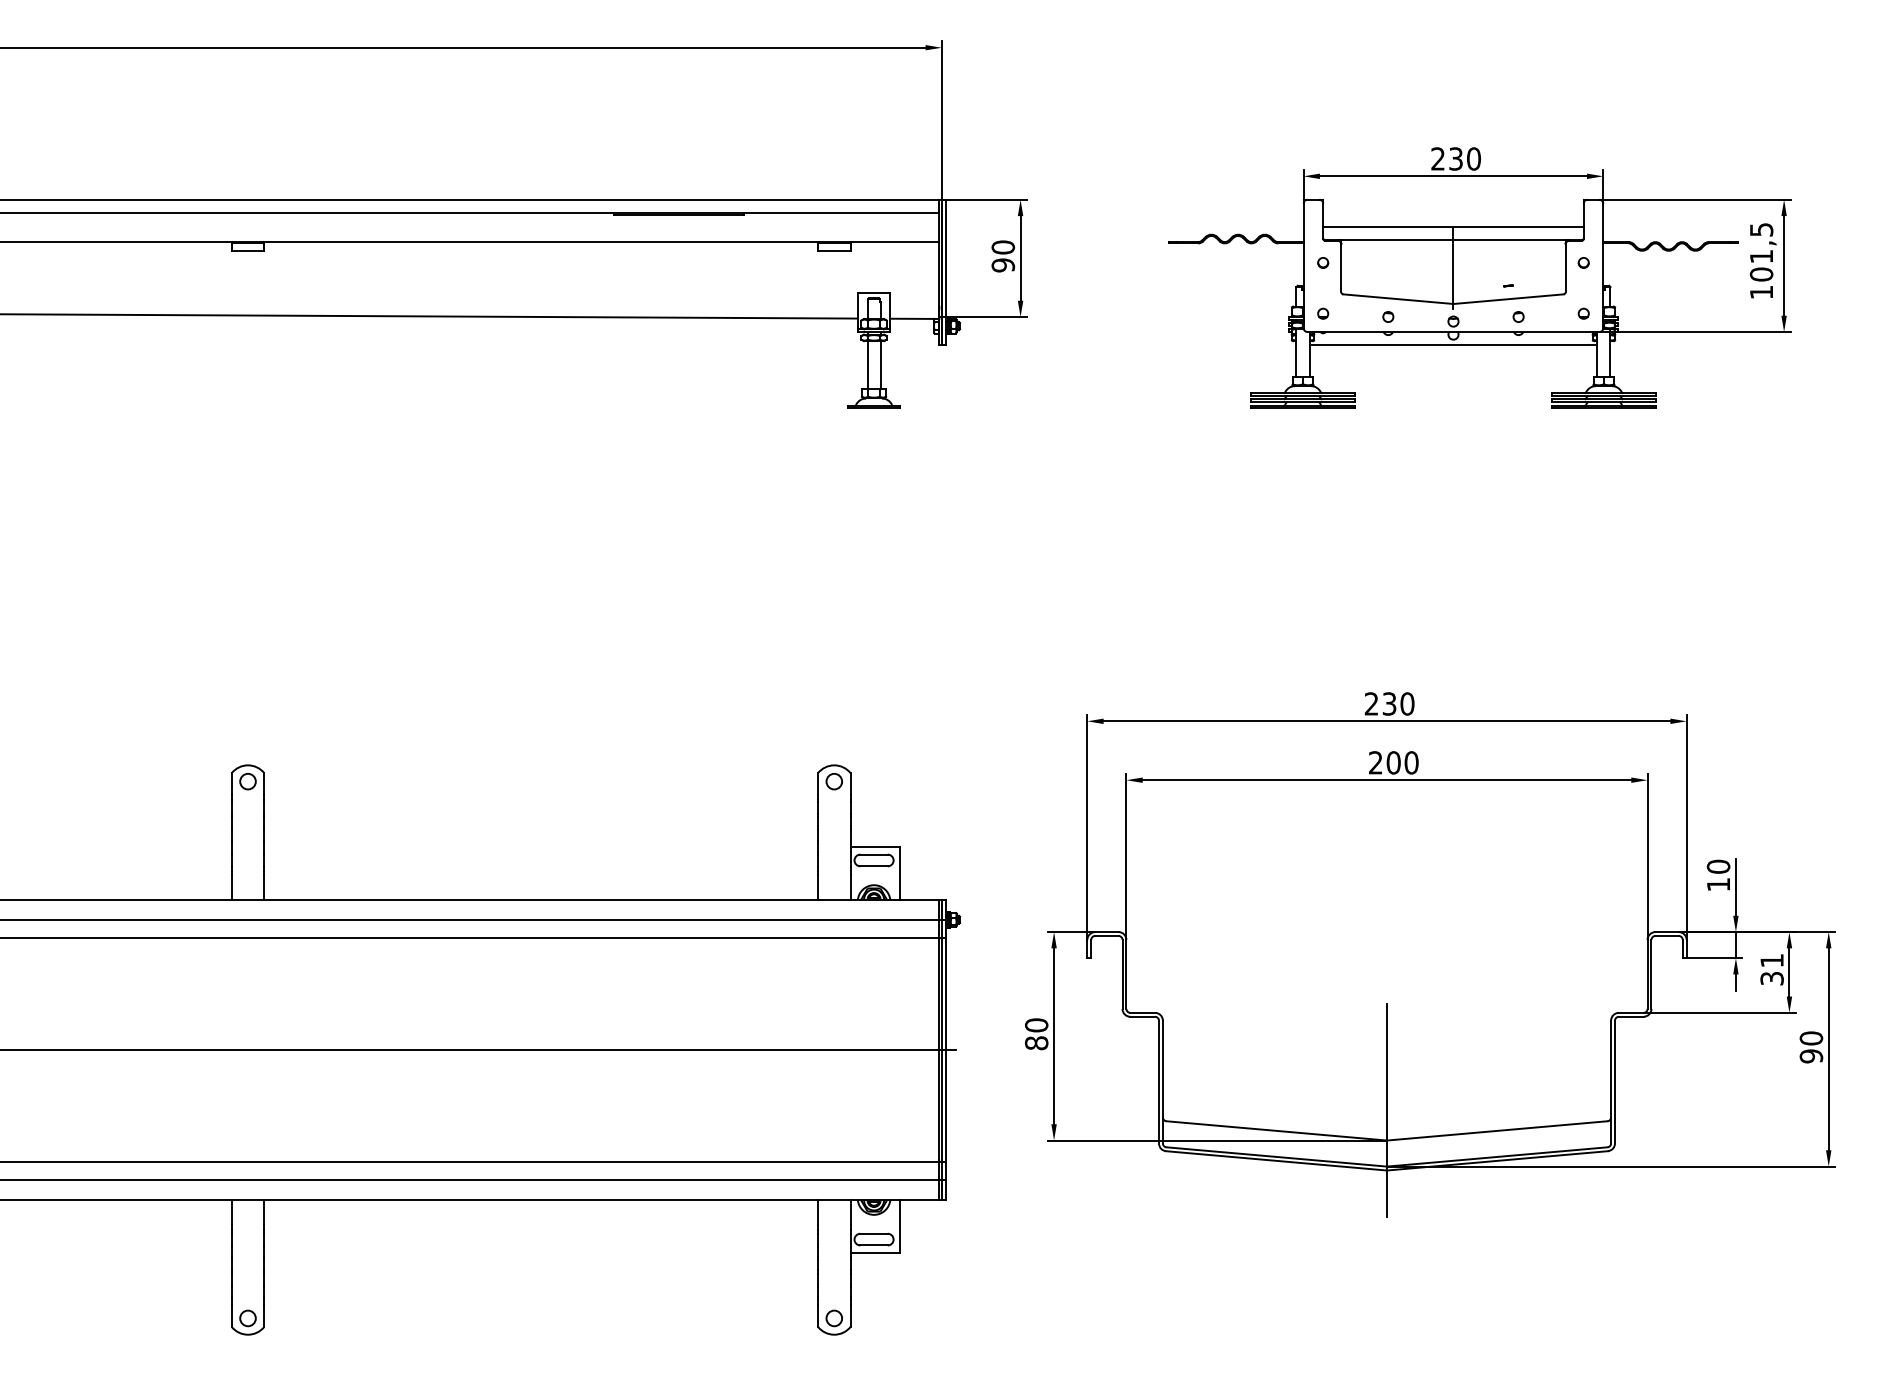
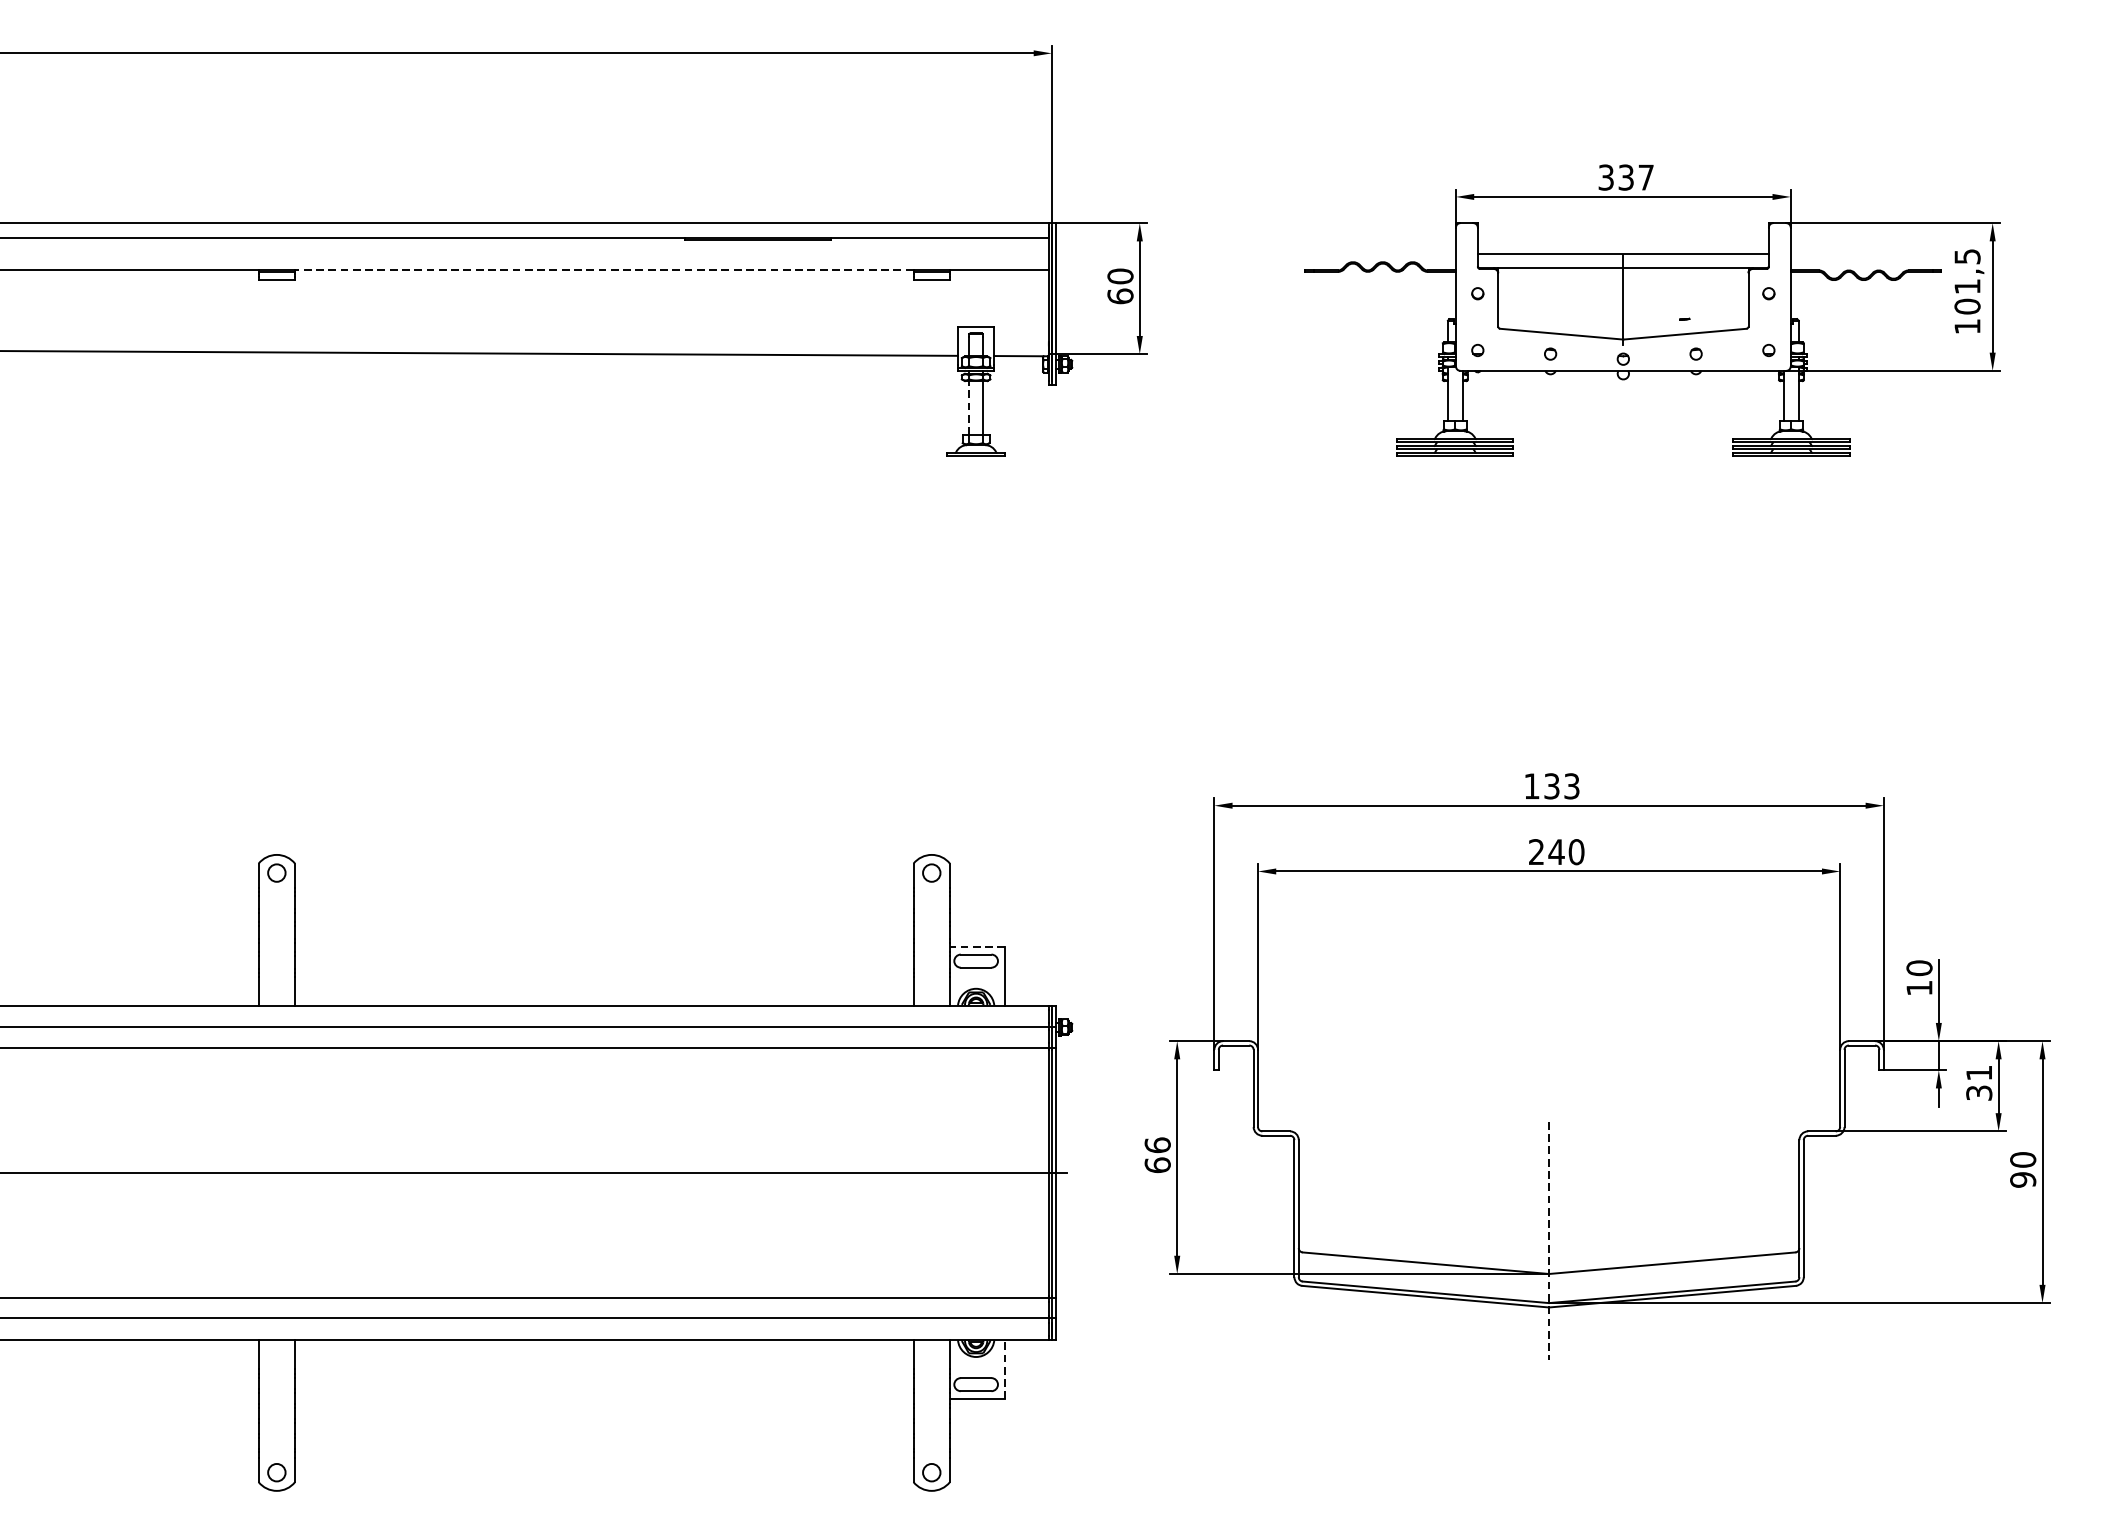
text: (1455, 158) -> (1625, 177), 230 -> 337
line: (541, 242) -> (604, 270), solid -> dashed
text: (1003, 265) -> (1120, 296), 90 -> 60
line: (1453, 345) -> (1623, 385), removed
line: (867, 364) -> (968, 407), solid -> dashed
text: (1389, 703) -> (1551, 785), 230 -> 133
text: (1393, 762) -> (1556, 851), 200 -> 240
line: (875, 847) -> (977, 946), solid -> dashed
text: (1036, 1034) -> (1157, 1155), 80 -> 66
line: (1387, 1111) -> (1549, 1241), solid -> dashed
line: (900, 1225) -> (1005, 1368), solid -> dashed

